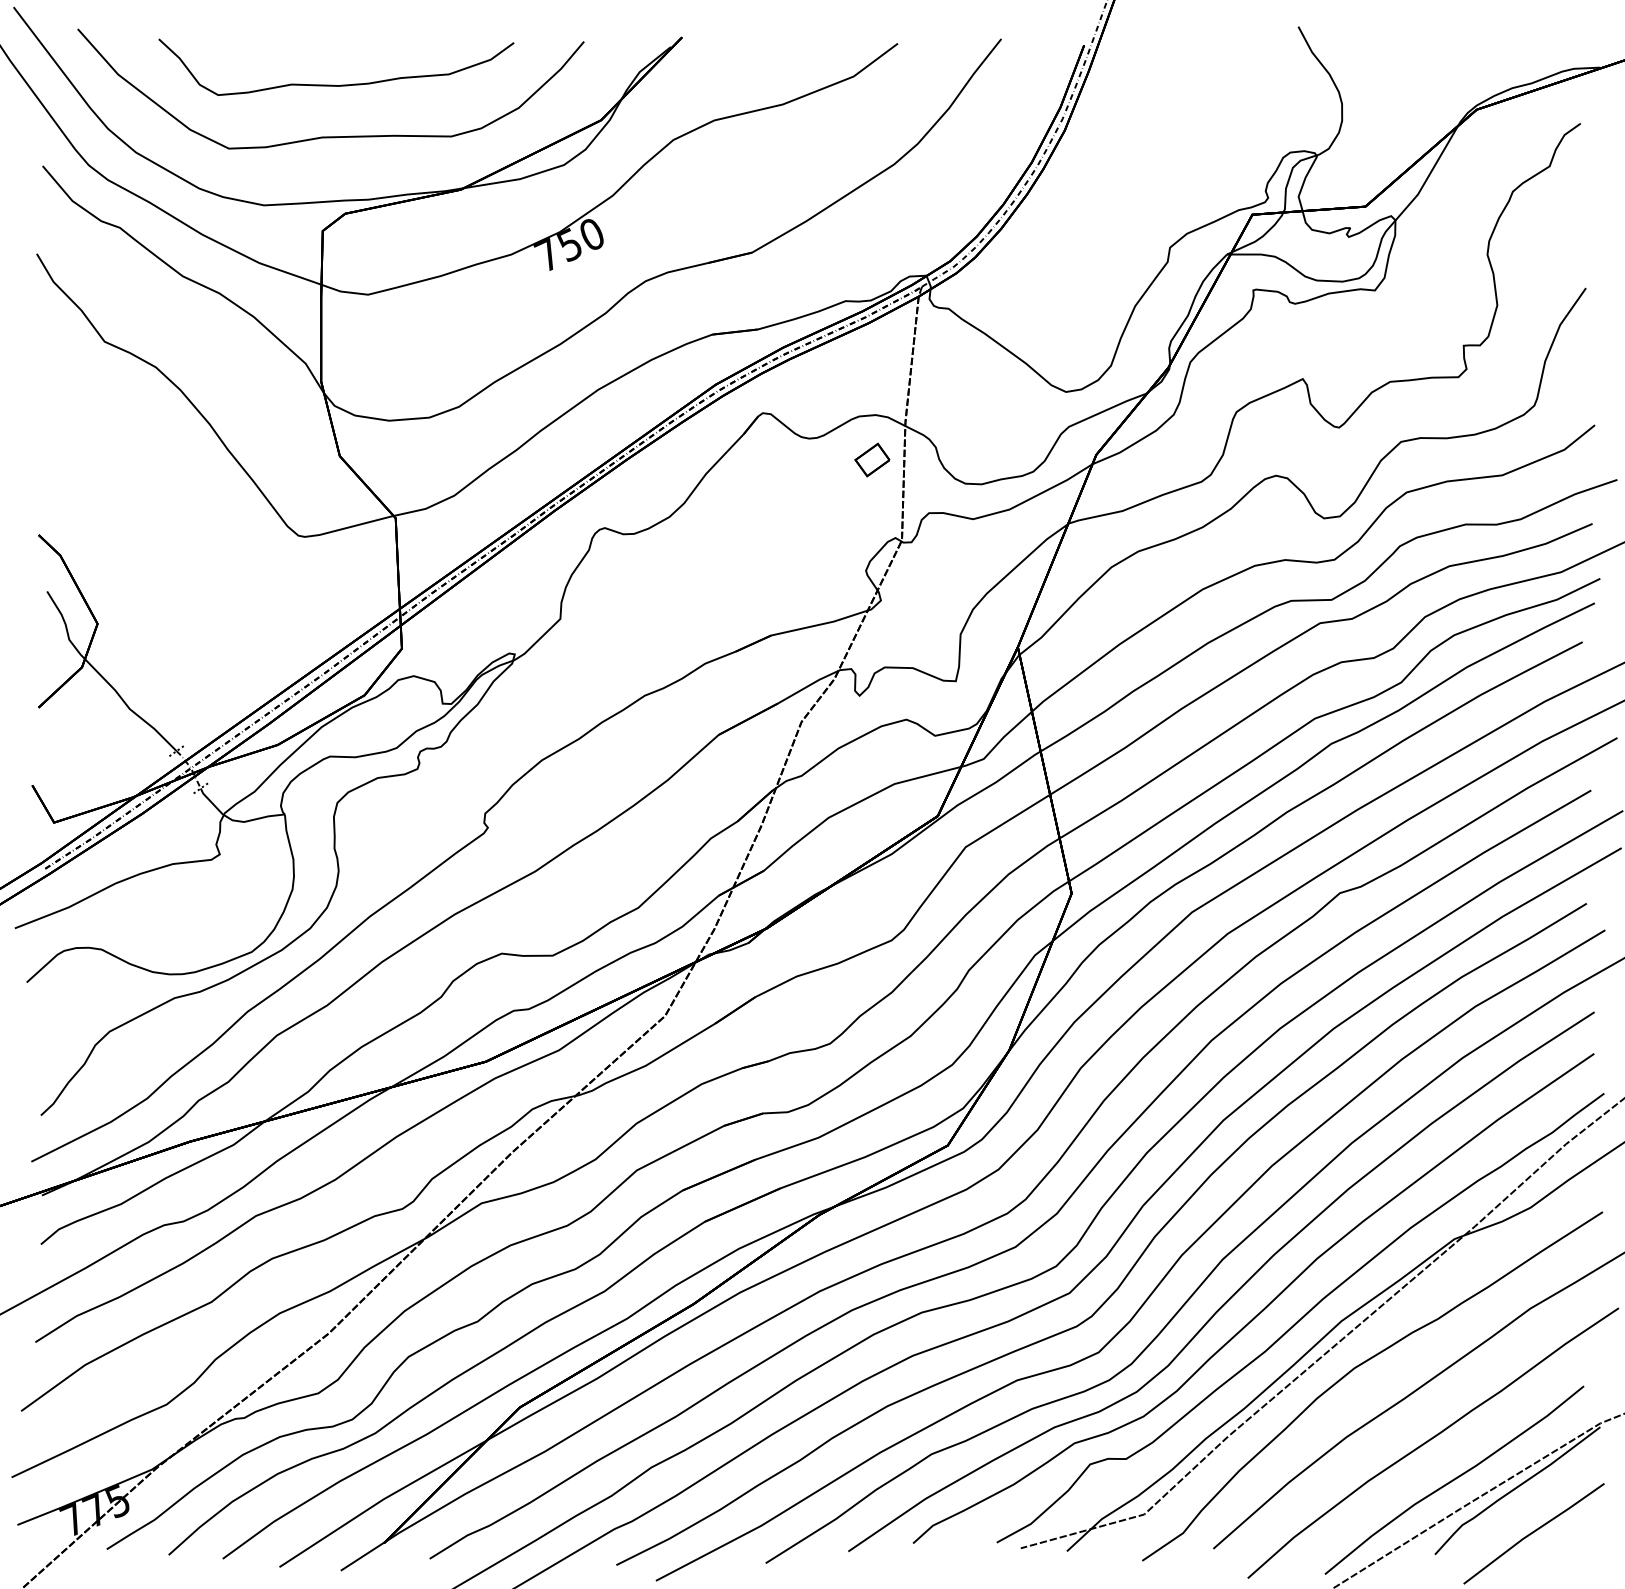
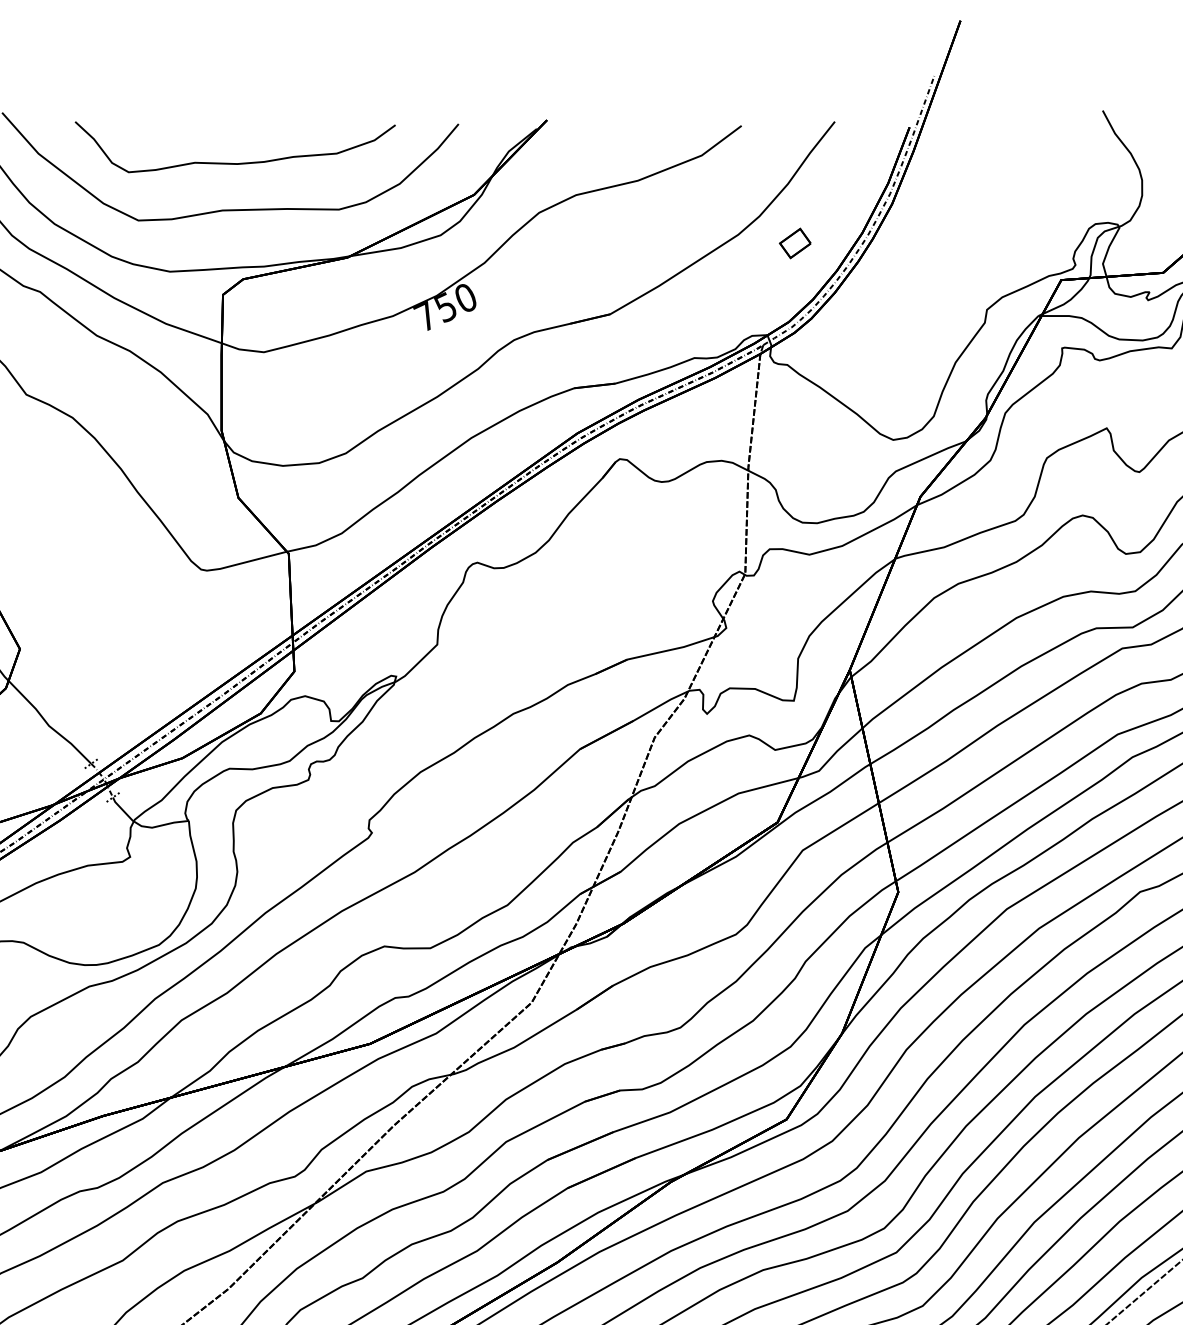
part: (872, 459) -> (795, 242), moved

